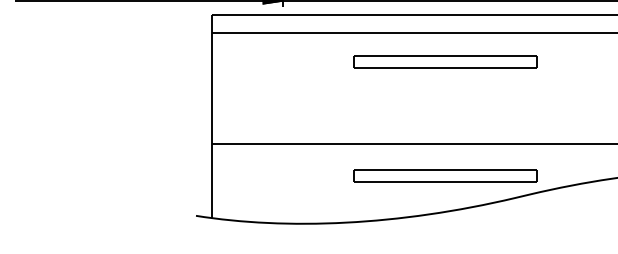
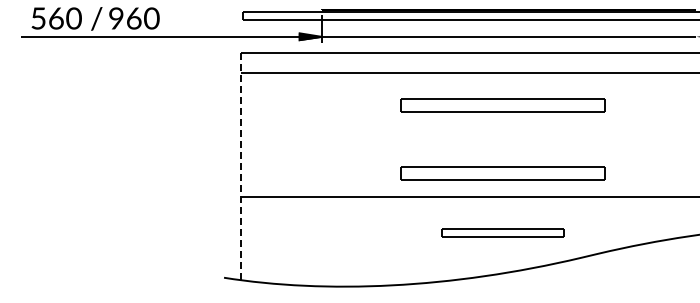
line: (211, 117) -> (241, 167), solid -> dashed
part: (444, 122) -> (502, 173), added
part: (444, 175) -> (502, 232), size x0.6

